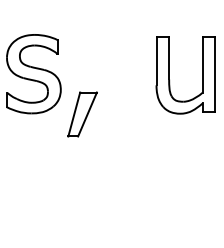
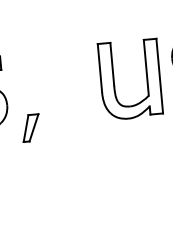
part: (82, 114) -> (30, 128), size x0.6

